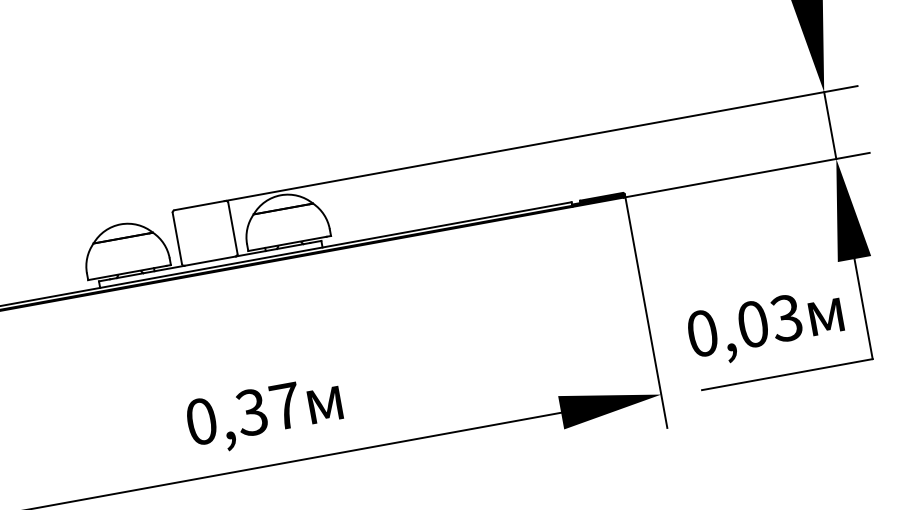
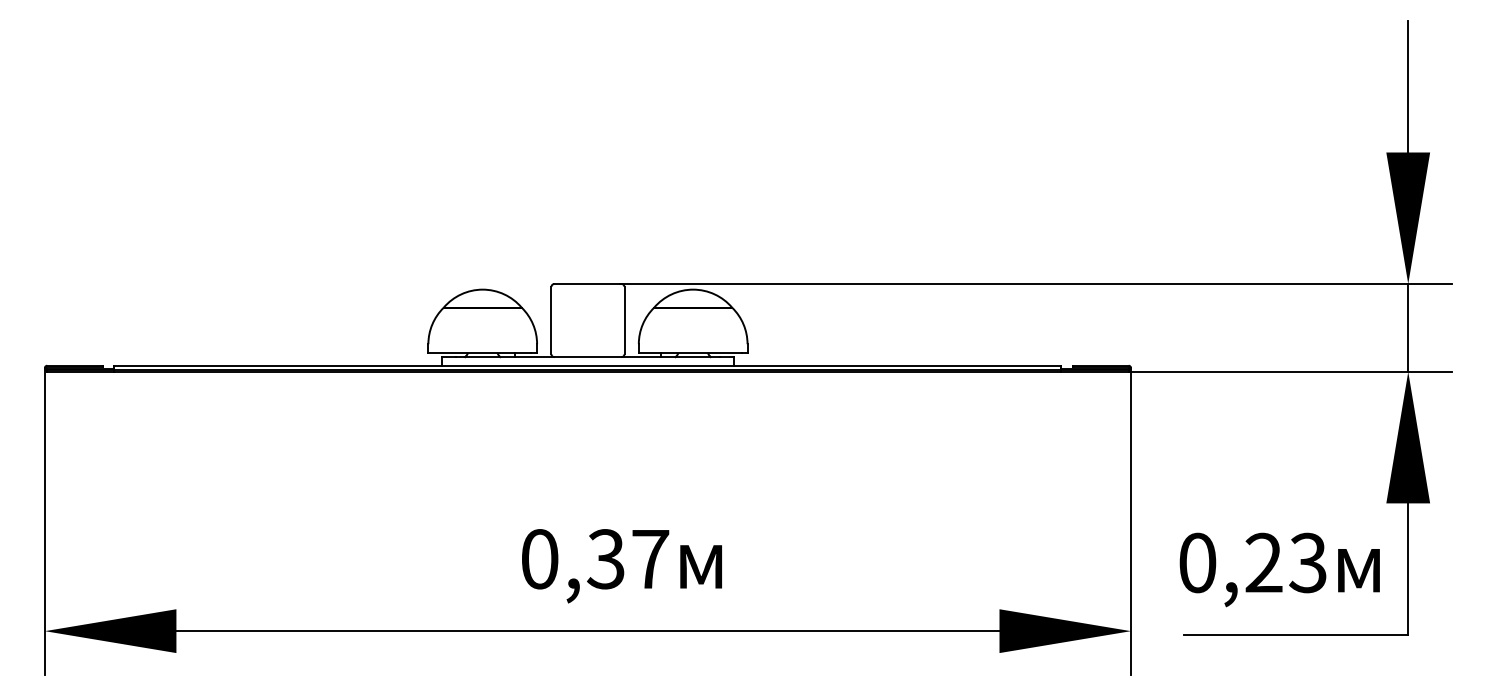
text: (752, 324) -> (1263, 562), 0,03 -> 0,23

